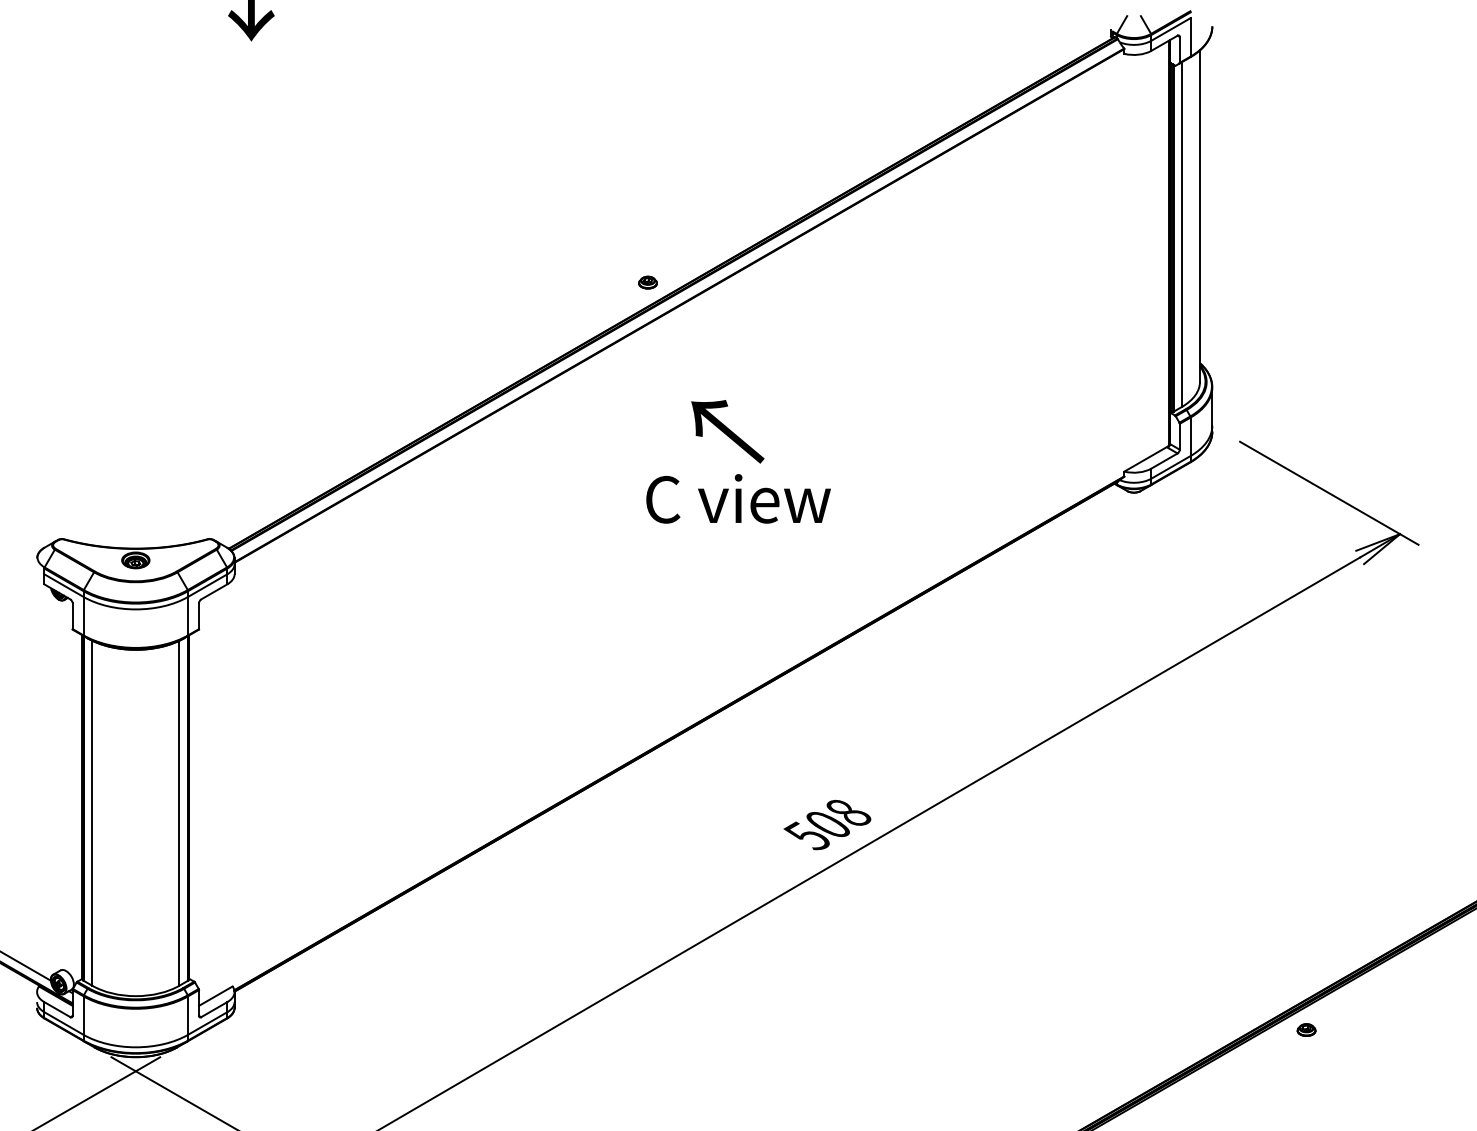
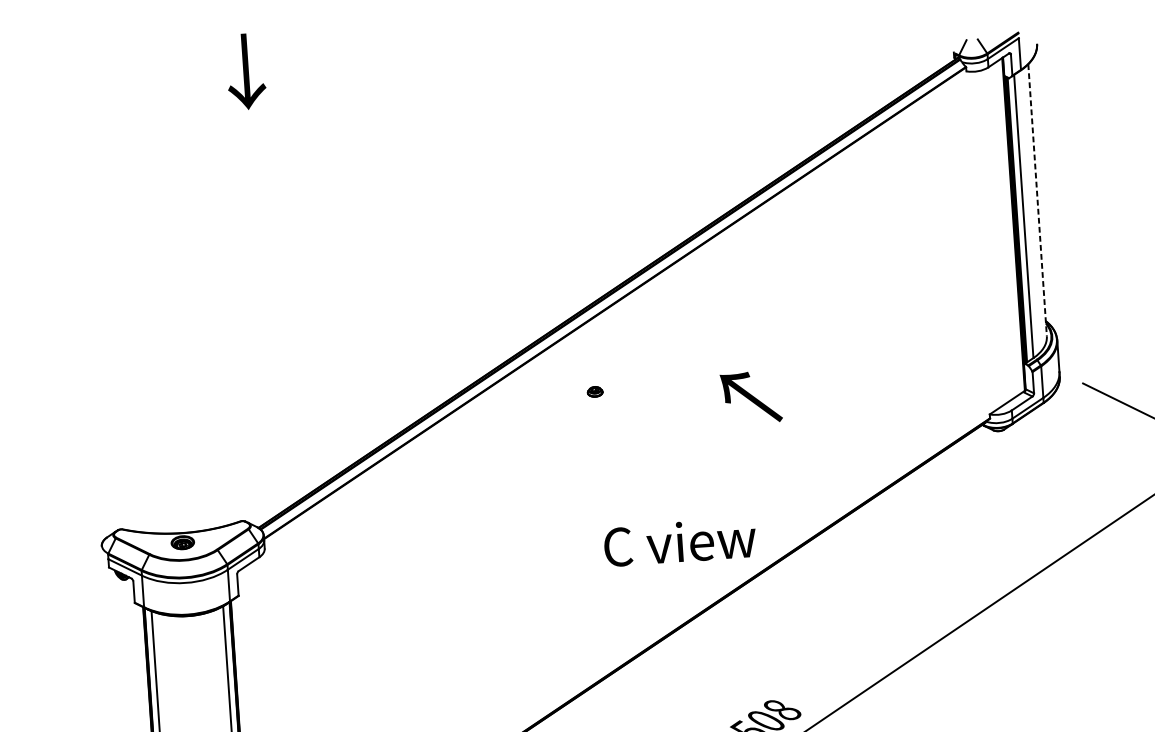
line: (1200, 216) -> (1038, 200), solid -> dashed
part: (647, 282) -> (594, 391), moved
text: (727, 431) -> (751, 397), moved
text: (738, 498) -> (680, 541), moved

